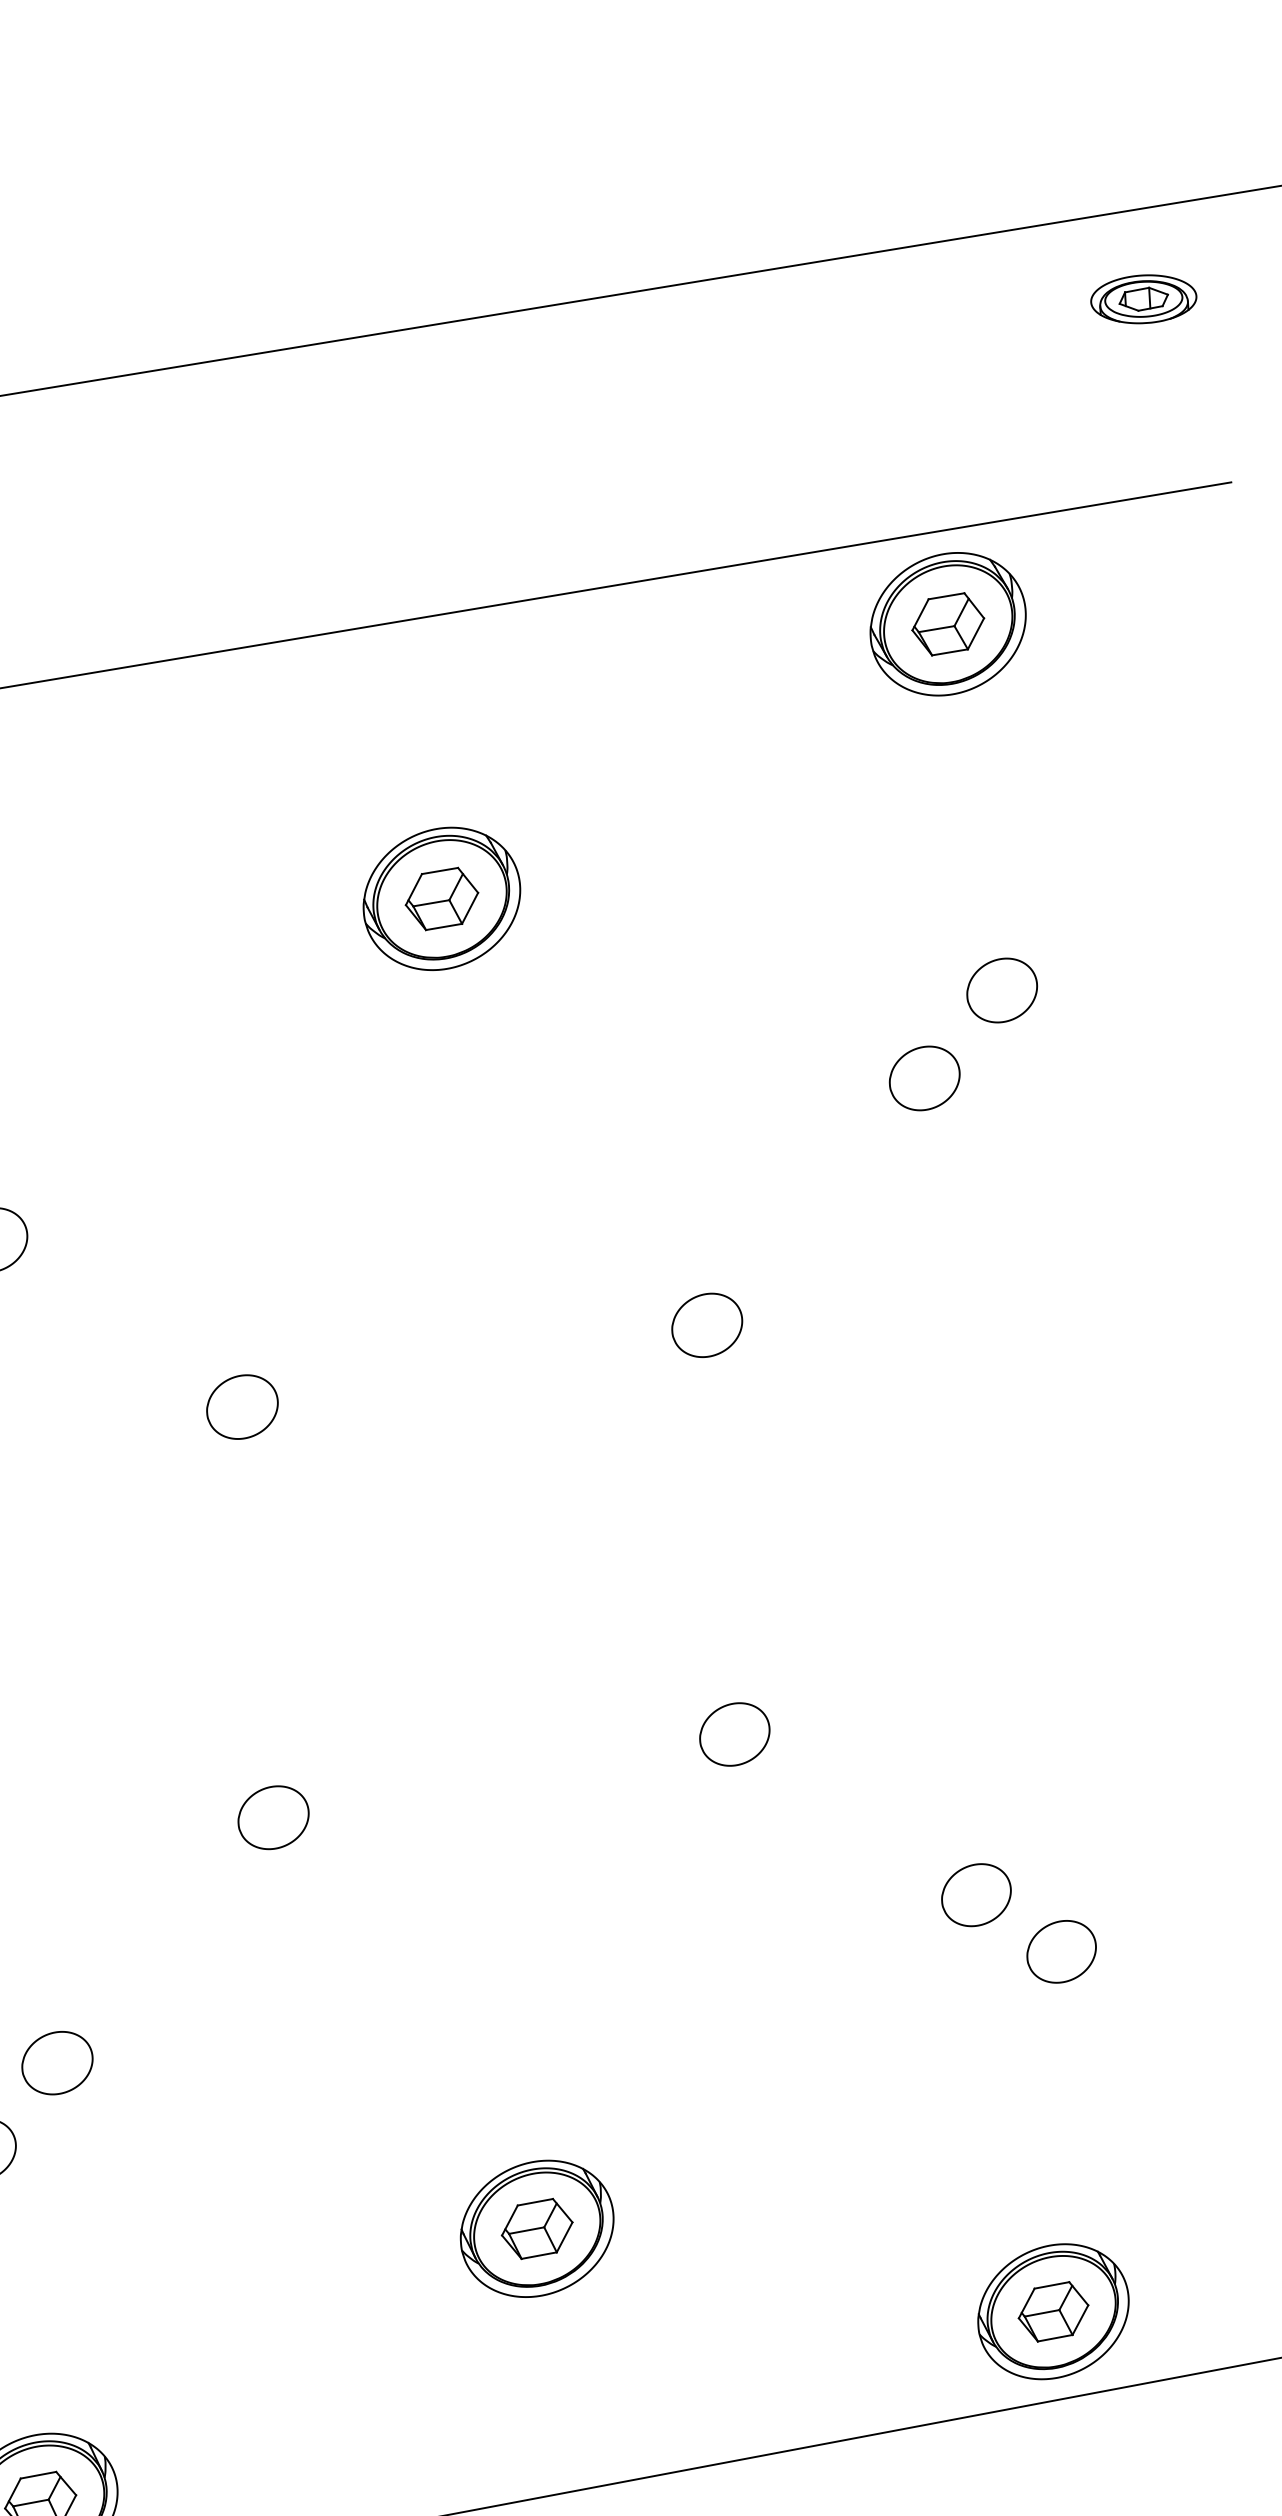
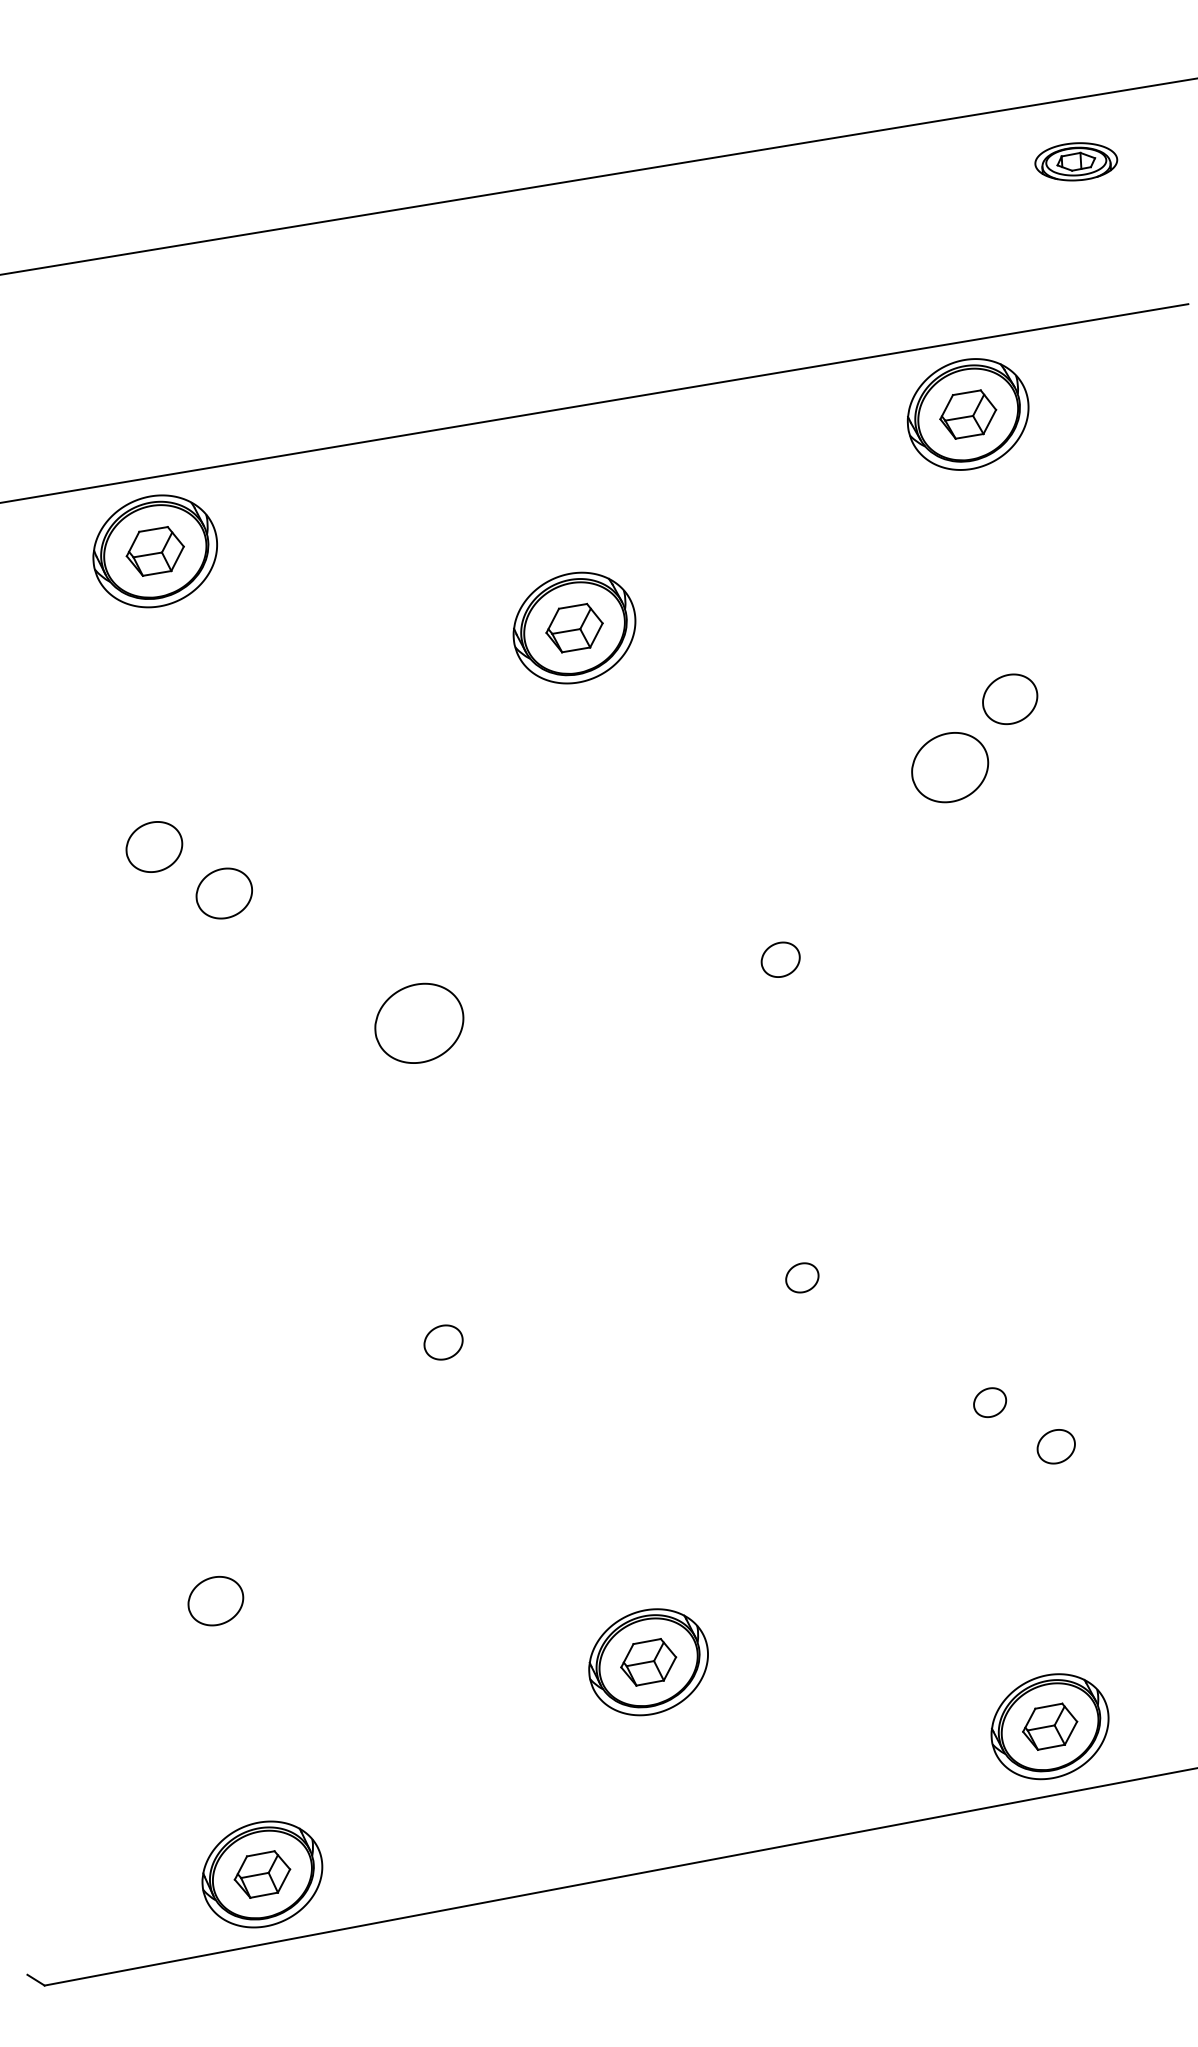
part: (1144, 298) -> (1076, 161), moved
part: (924, 1078) -> (949, 767), size x1.4
part: (706, 1325) -> (780, 959), size x0.7
part: (242, 1406) -> (419, 1022), size x1.6
part: (735, 1734) -> (802, 1277), size x0.6
part: (273, 1817) -> (443, 1342), size x0.7
part: (975, 1894) -> (989, 1402), size x0.6
part: (1060, 1951) -> (1055, 1446), size x0.7
part: (57, 2063) -> (275, 1533), removed

